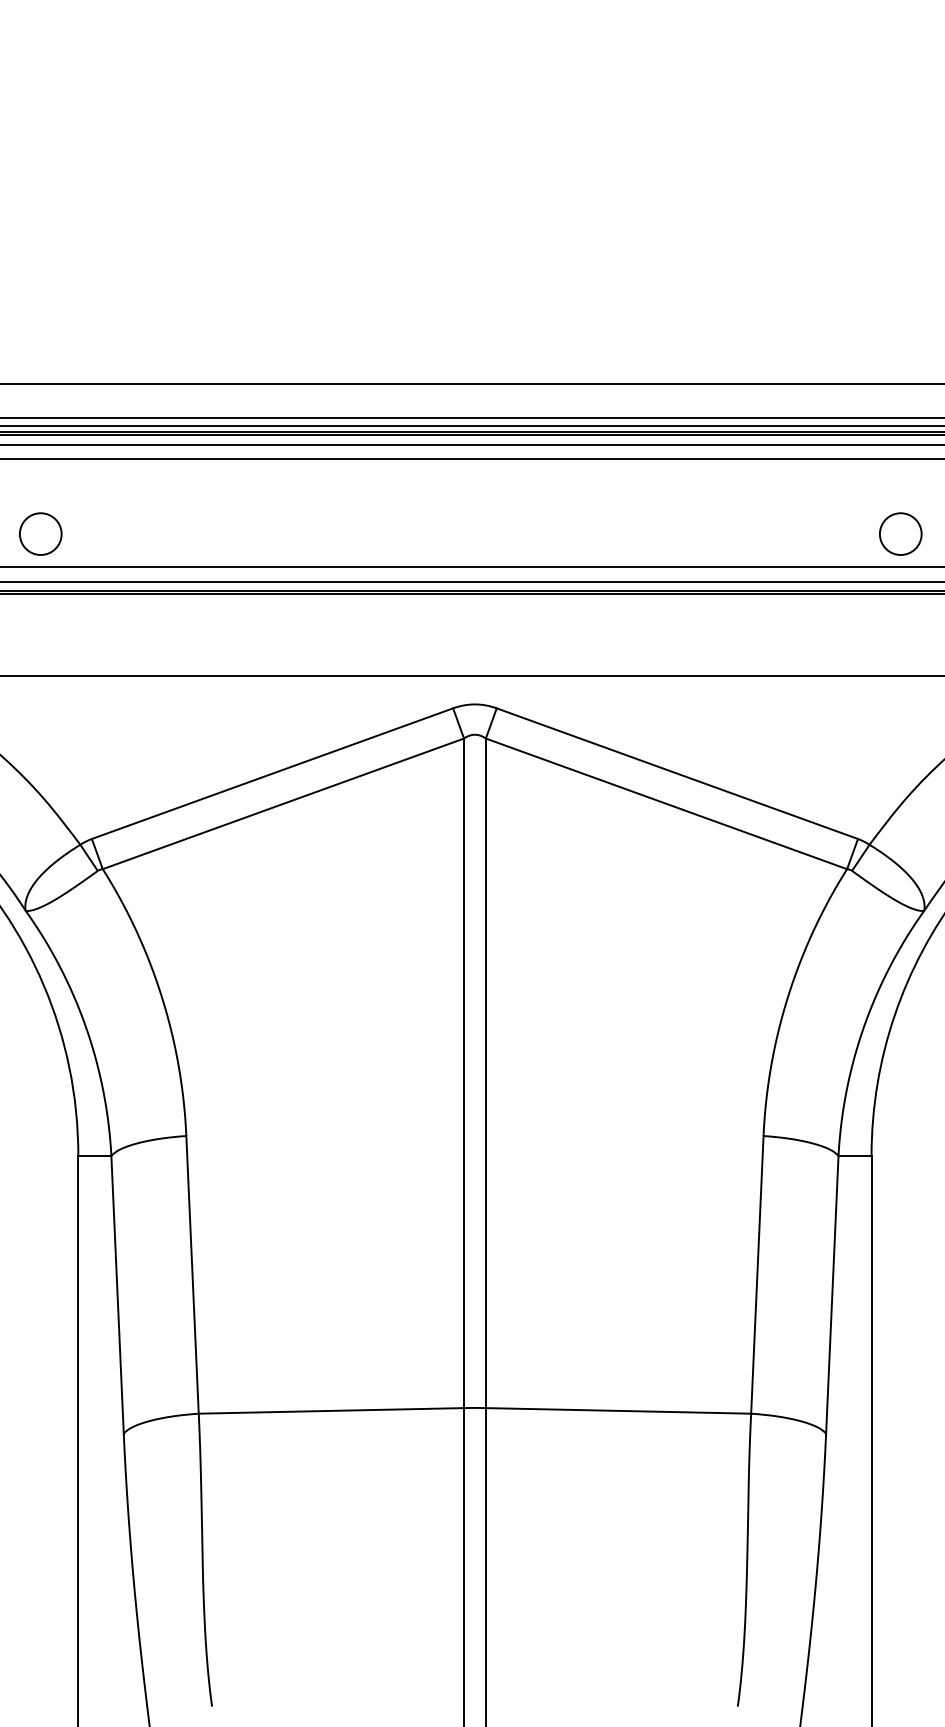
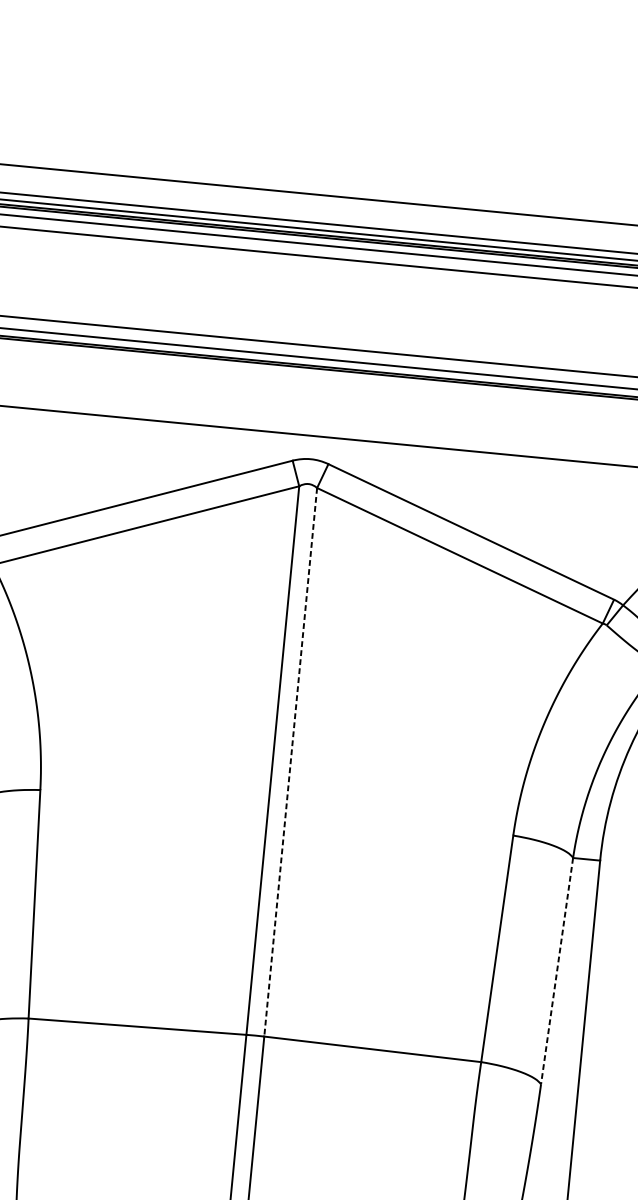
line: (485, 1073) -> (290, 762), solid -> dashed
line: (832, 1295) -> (557, 971), solid -> dashed

